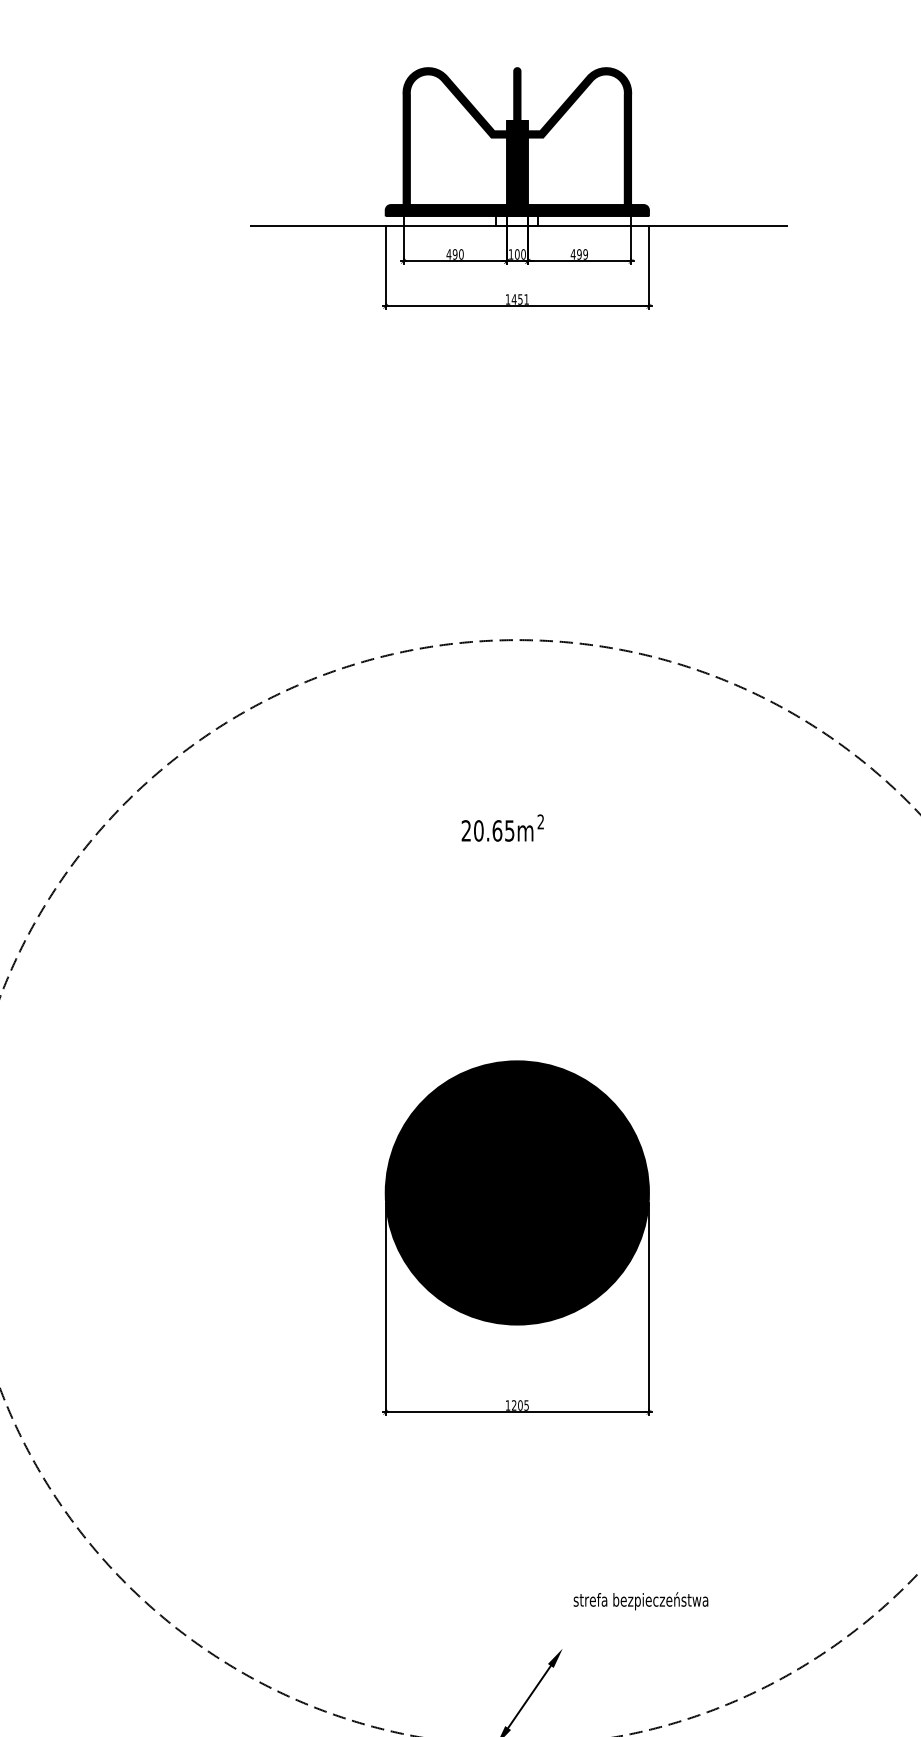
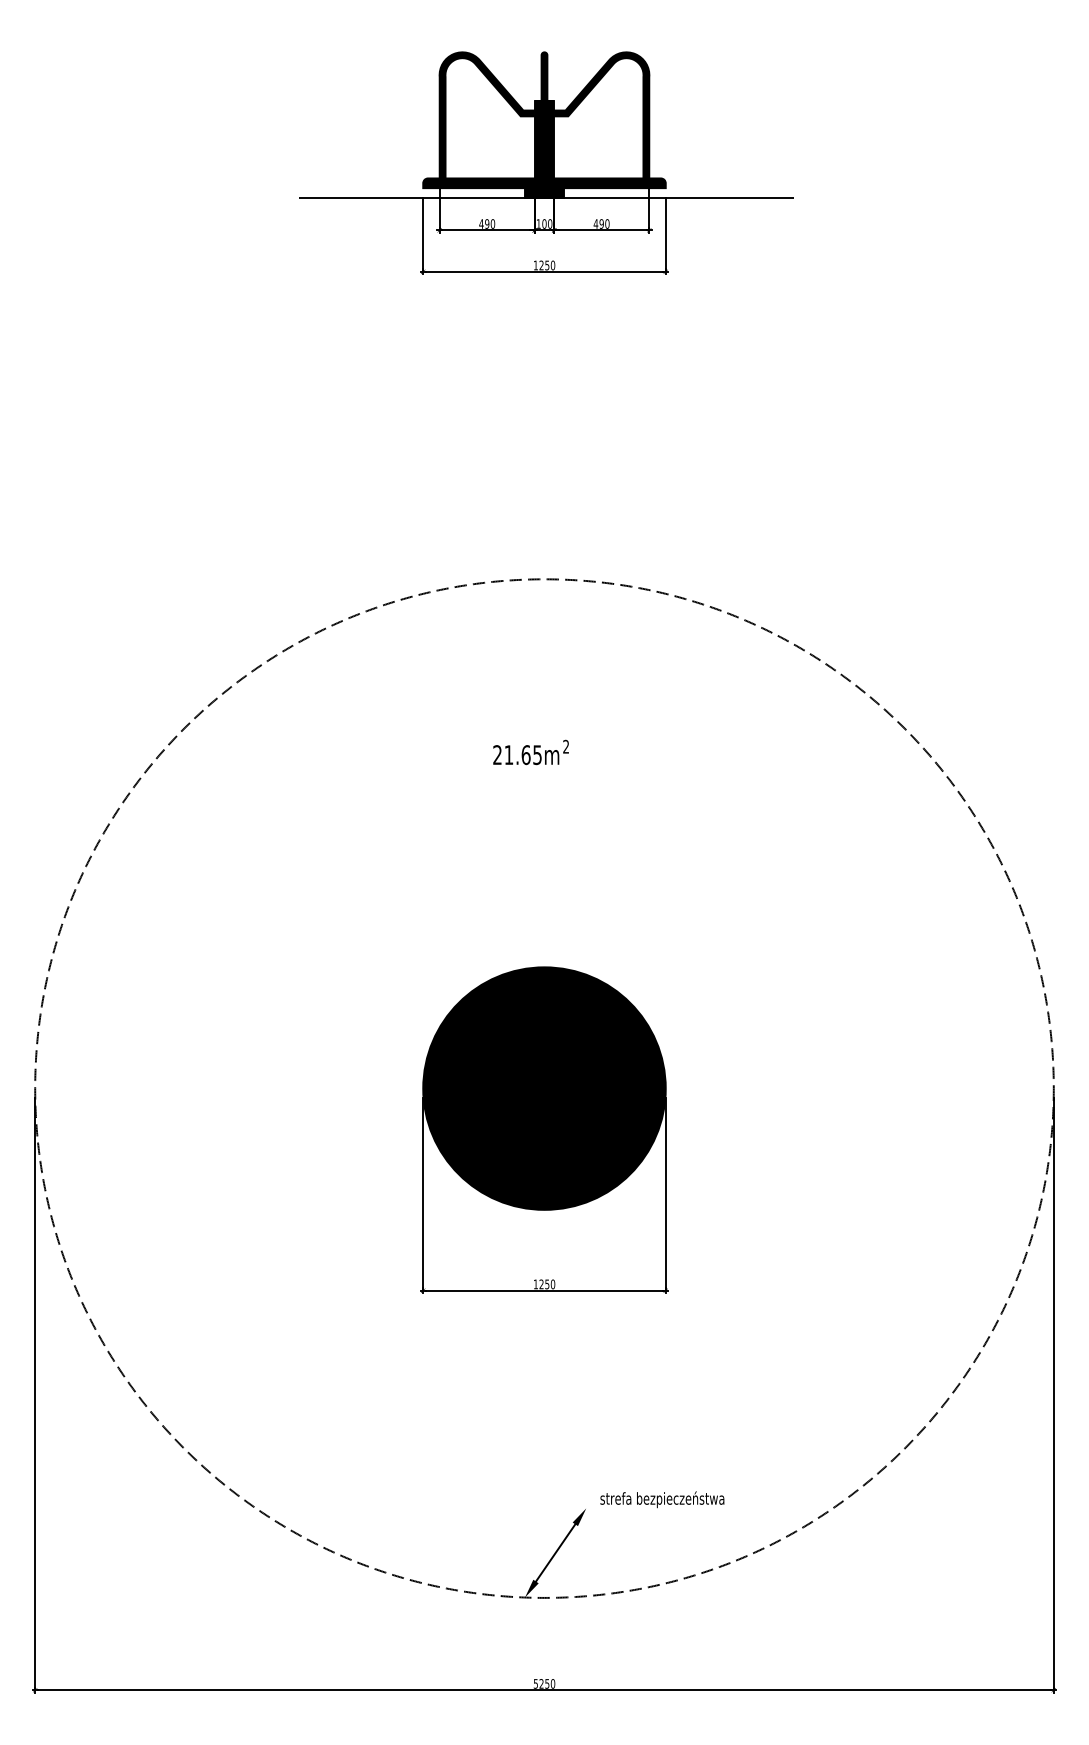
fill: (517, 220) -> (544, 192), added
text: (585, 253) -> (607, 223), 499 -> 490
text: (520, 299) -> (547, 265), 1451 -> 1250
text: (478, 830) -> (508, 754), 20.65m -> 21.65m
text: (523, 1405) -> (550, 1284), 1205 -> 1250
text: (641, 1600) -> (662, 1499), moved

